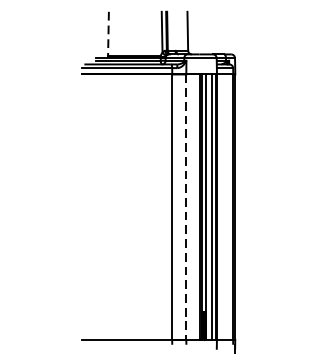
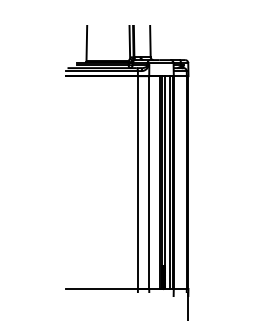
line: (108, 33) -> (86, 43), dashed -> solid
line: (186, 208) -> (149, 183), dashed -> solid

